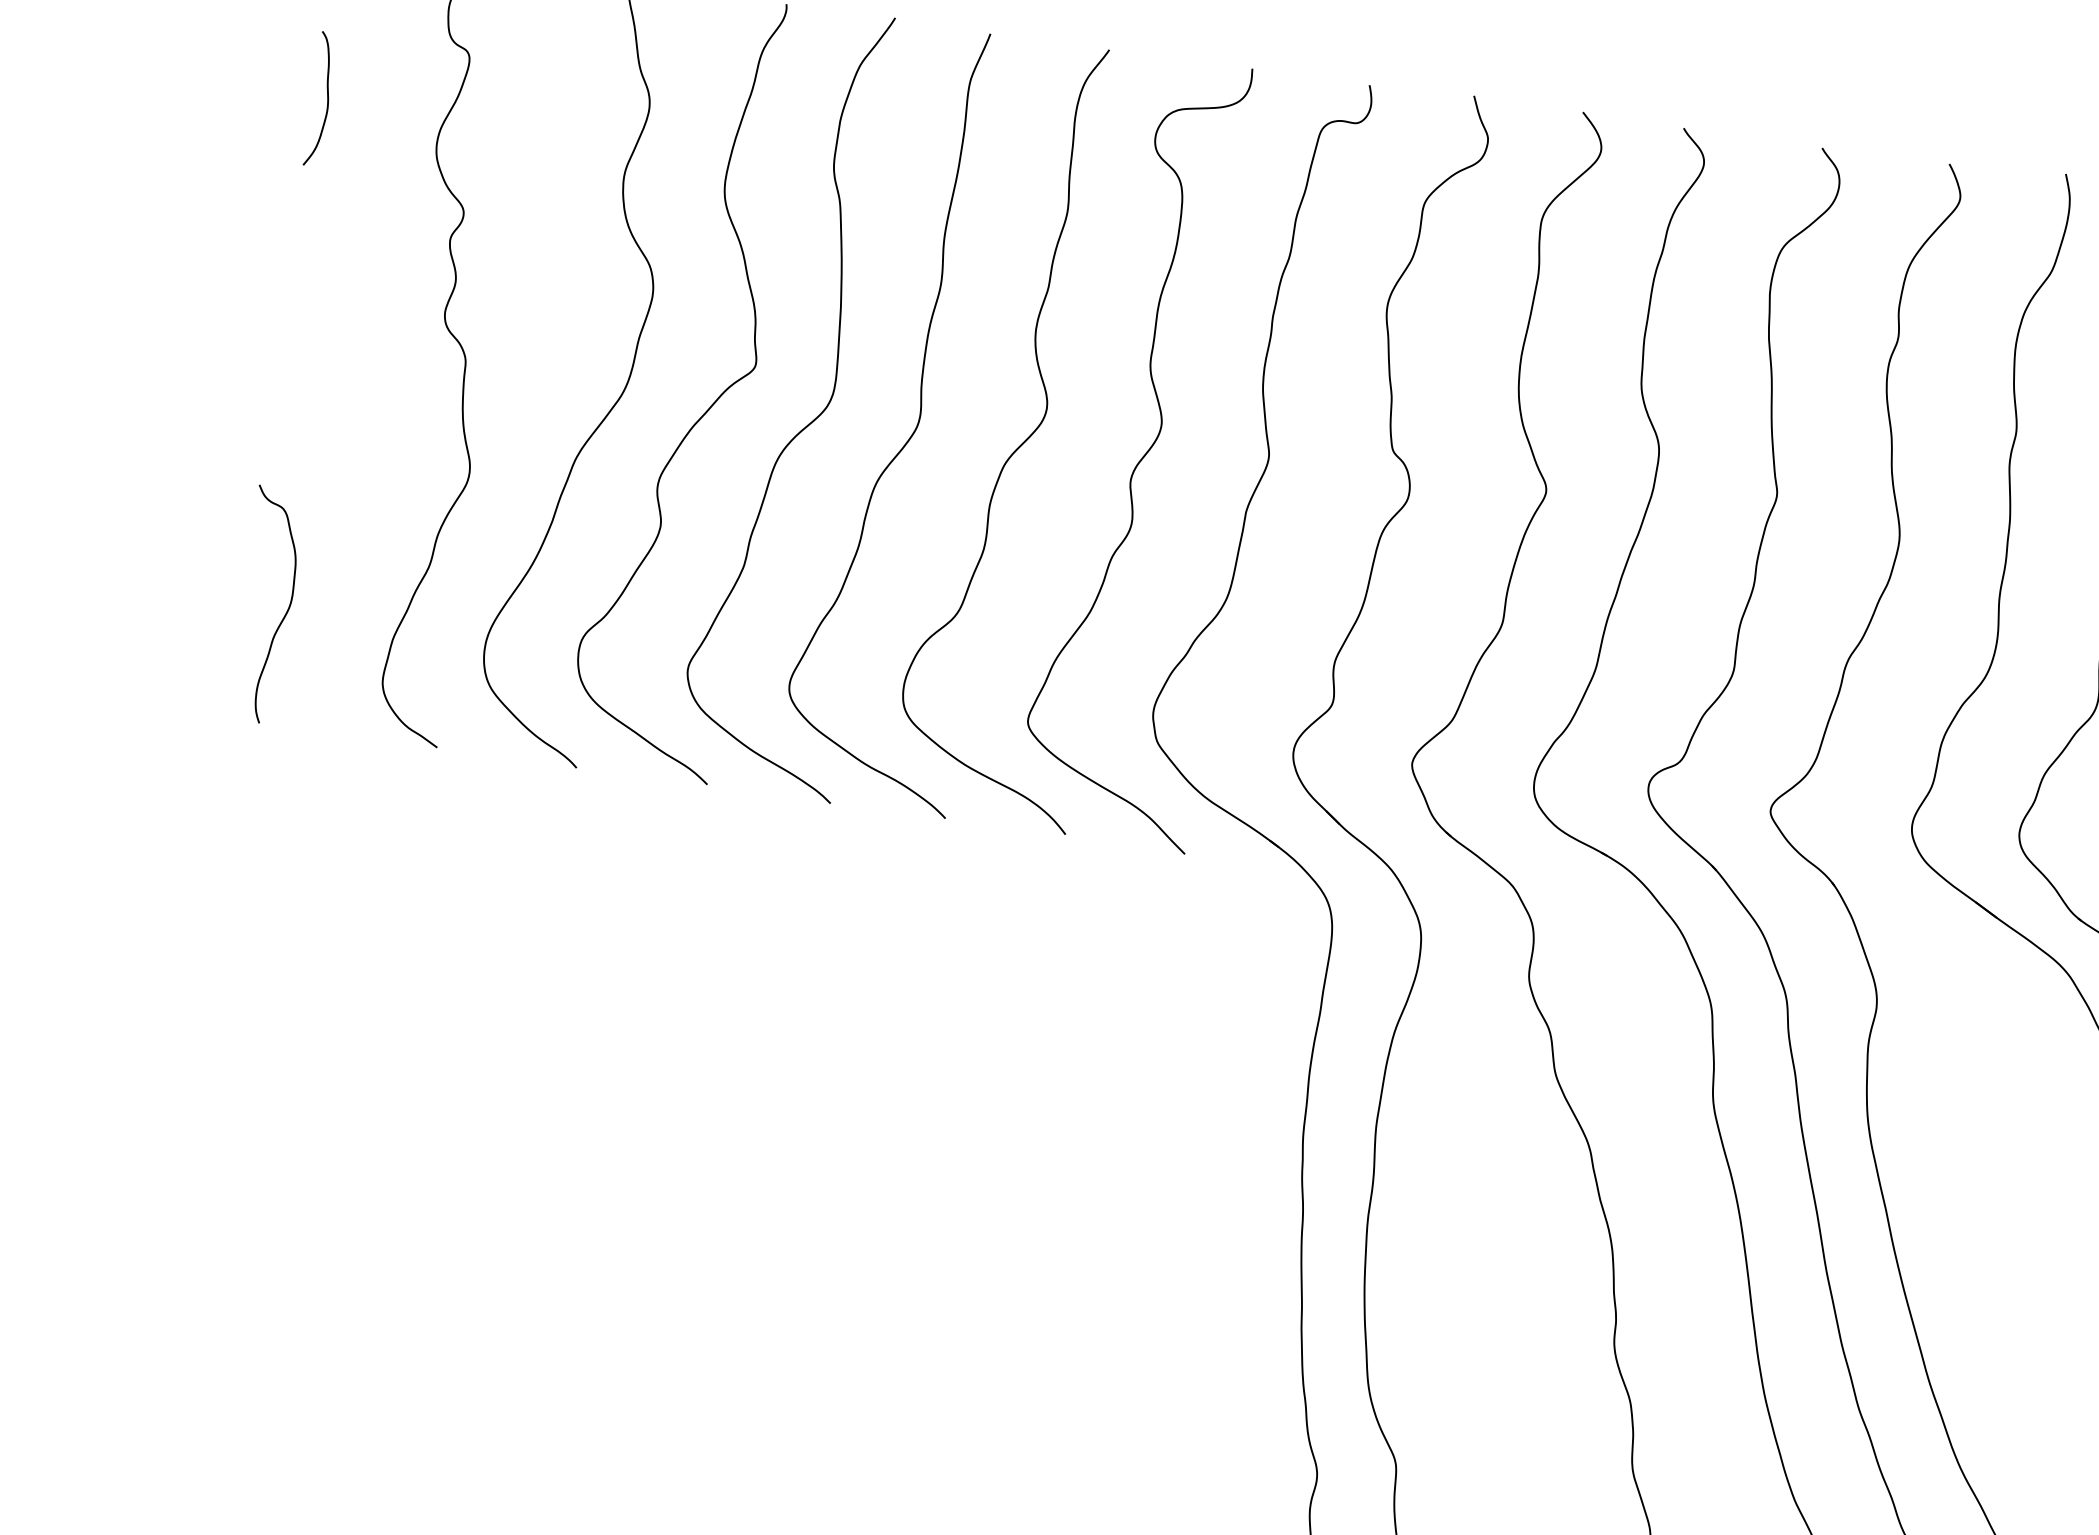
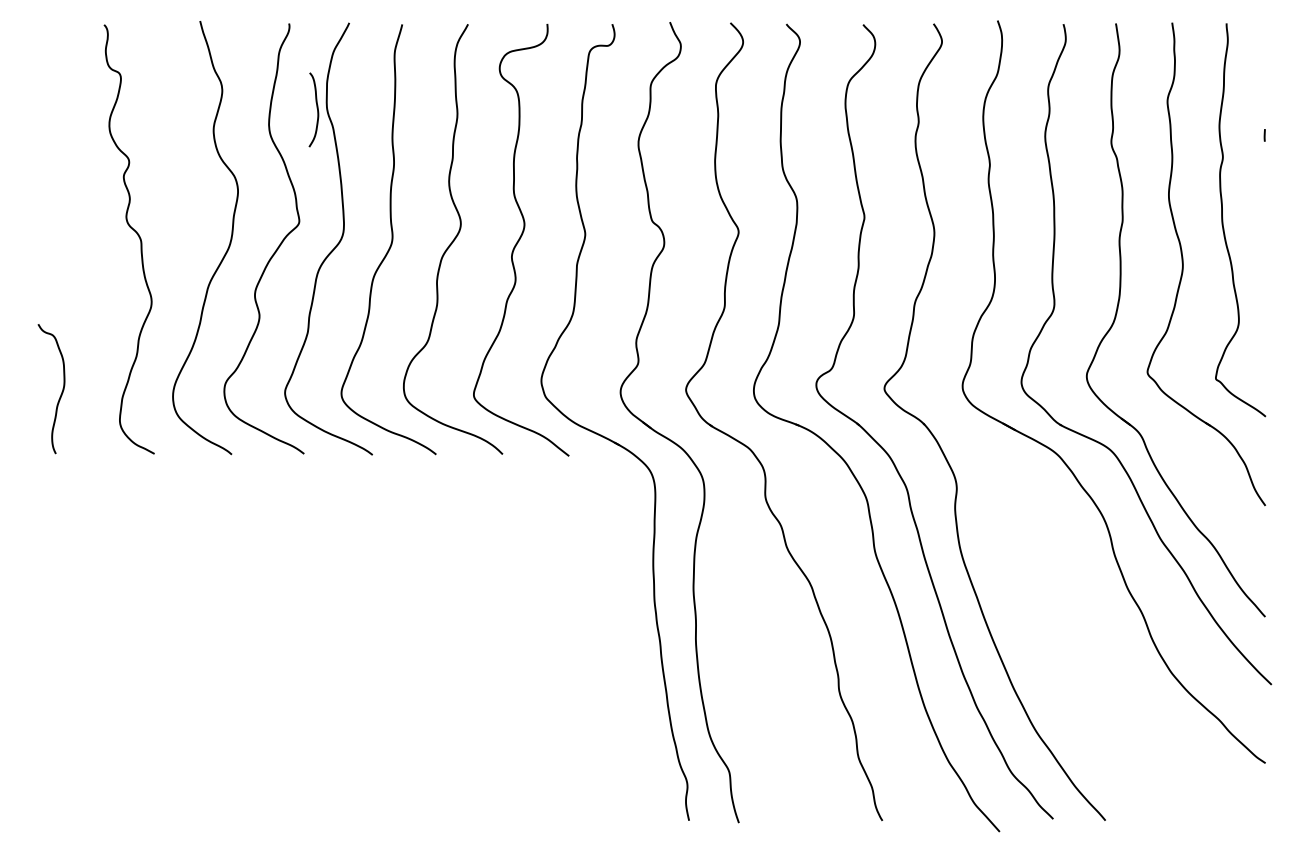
curve: (325, 97) -> (316, 108), moved

